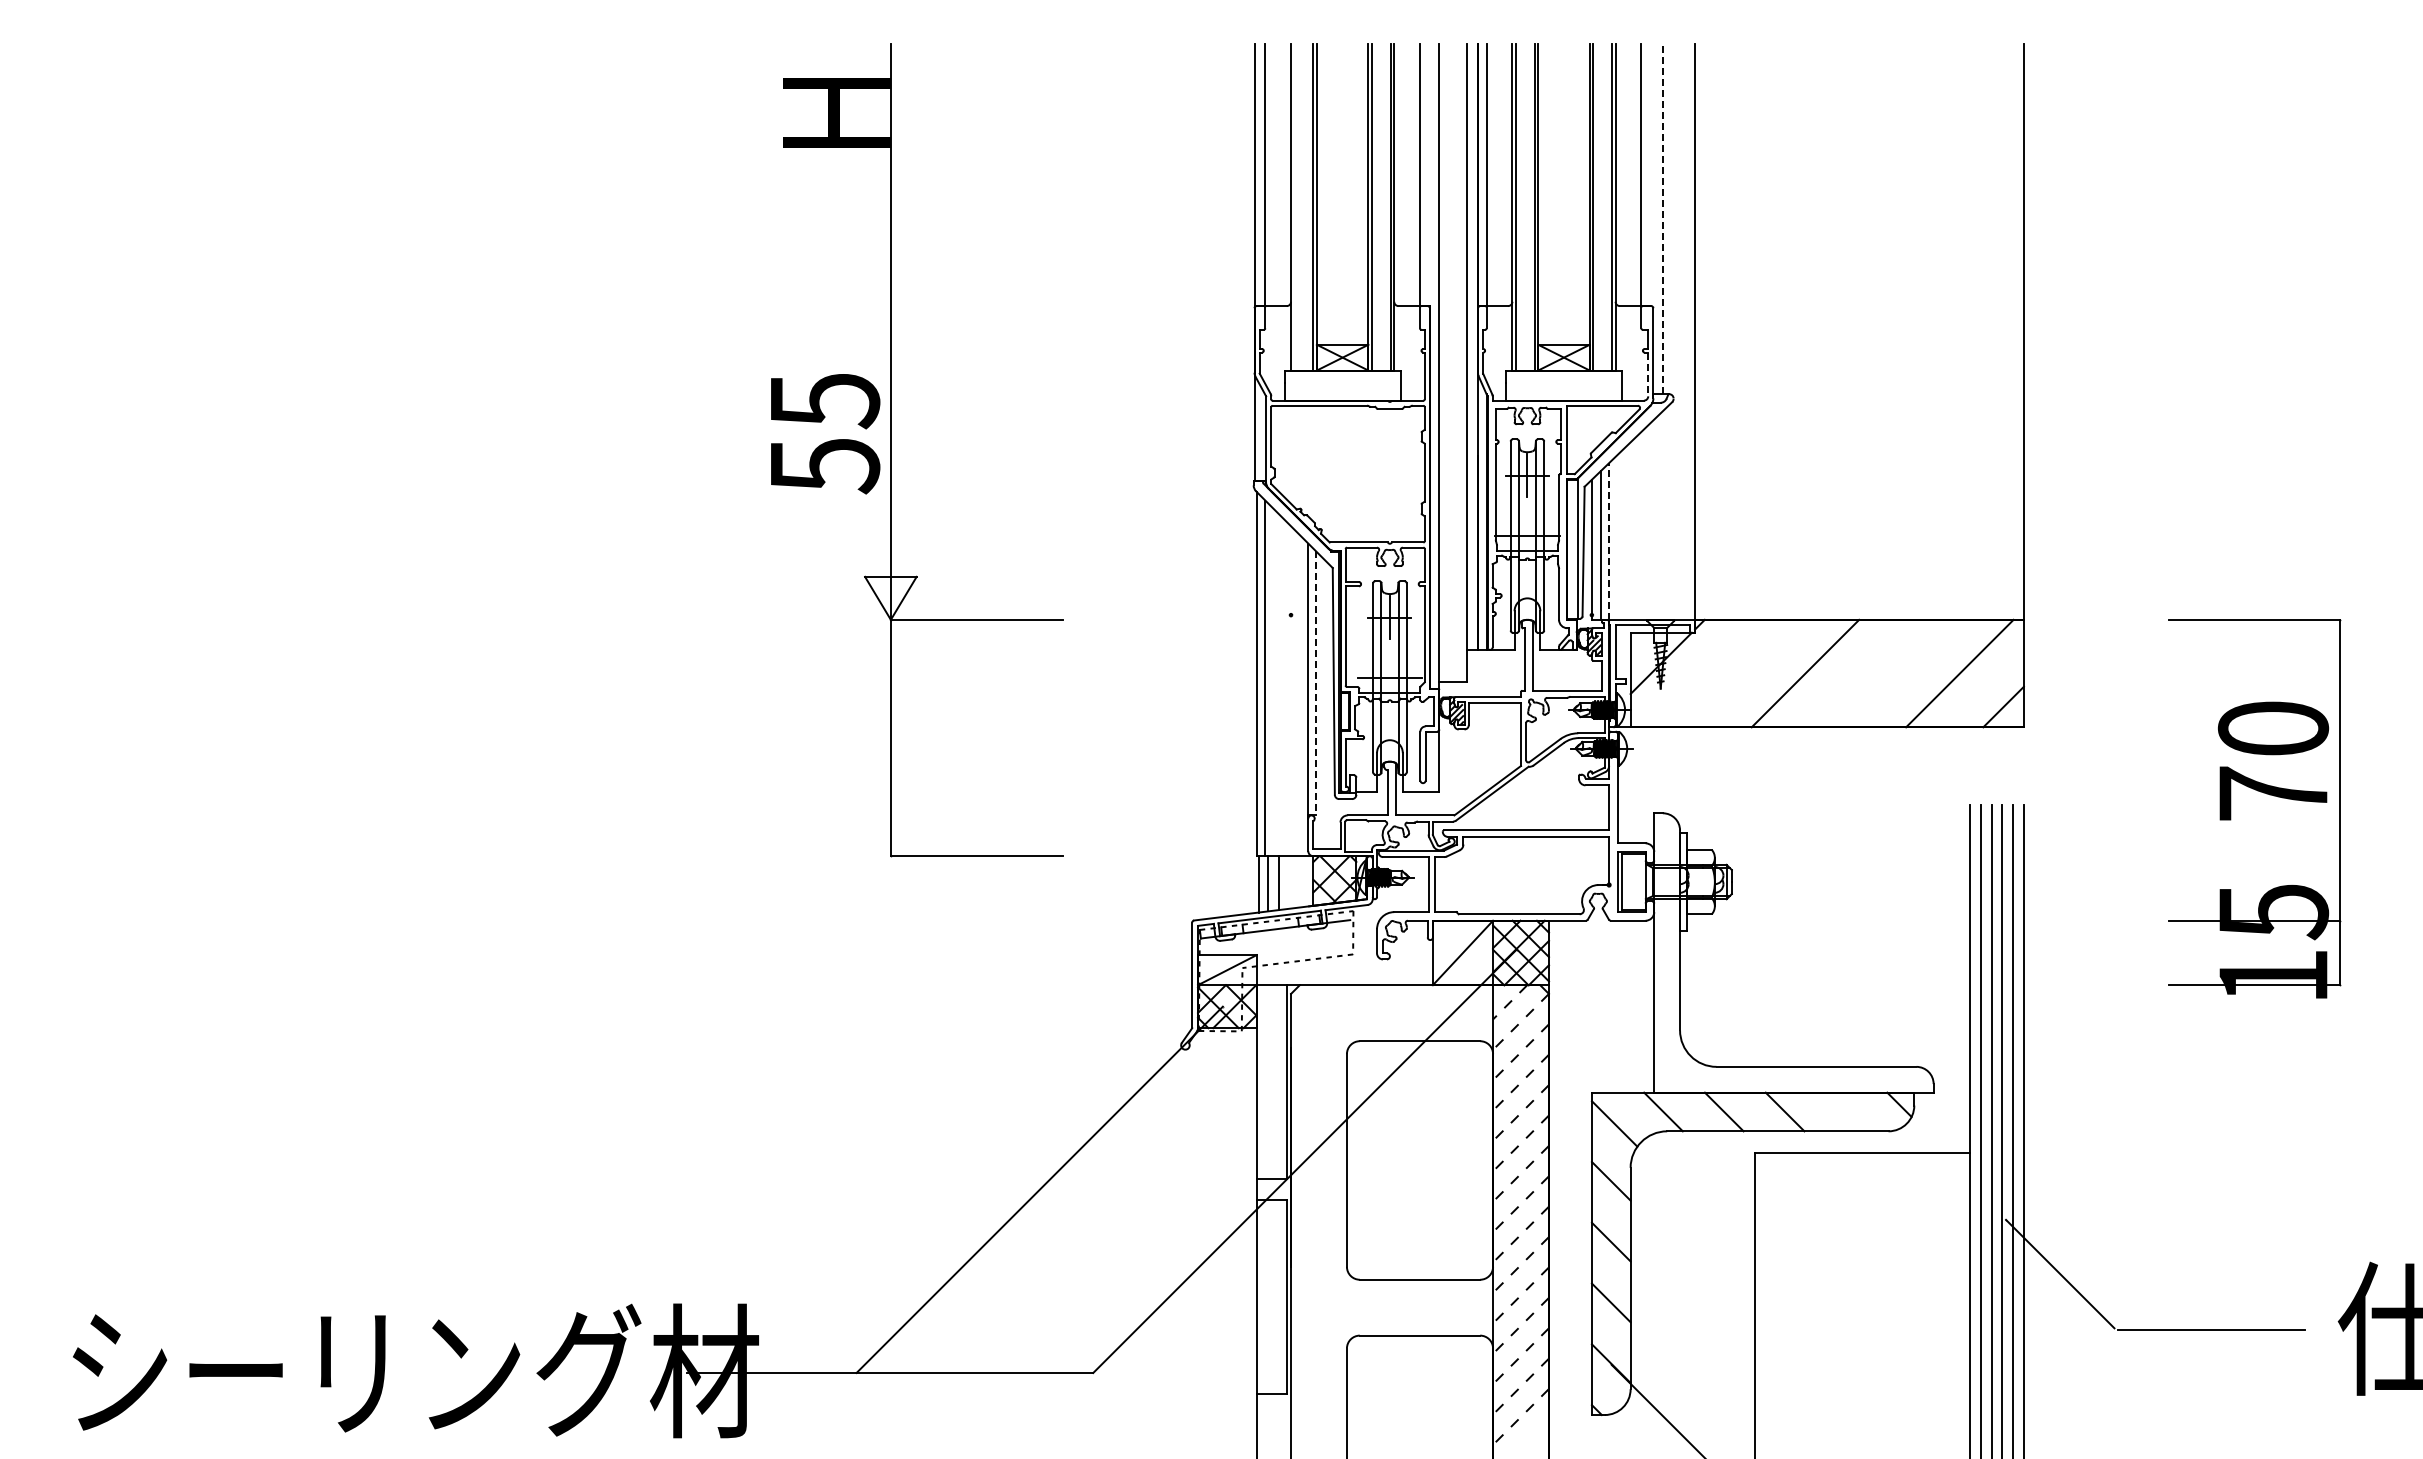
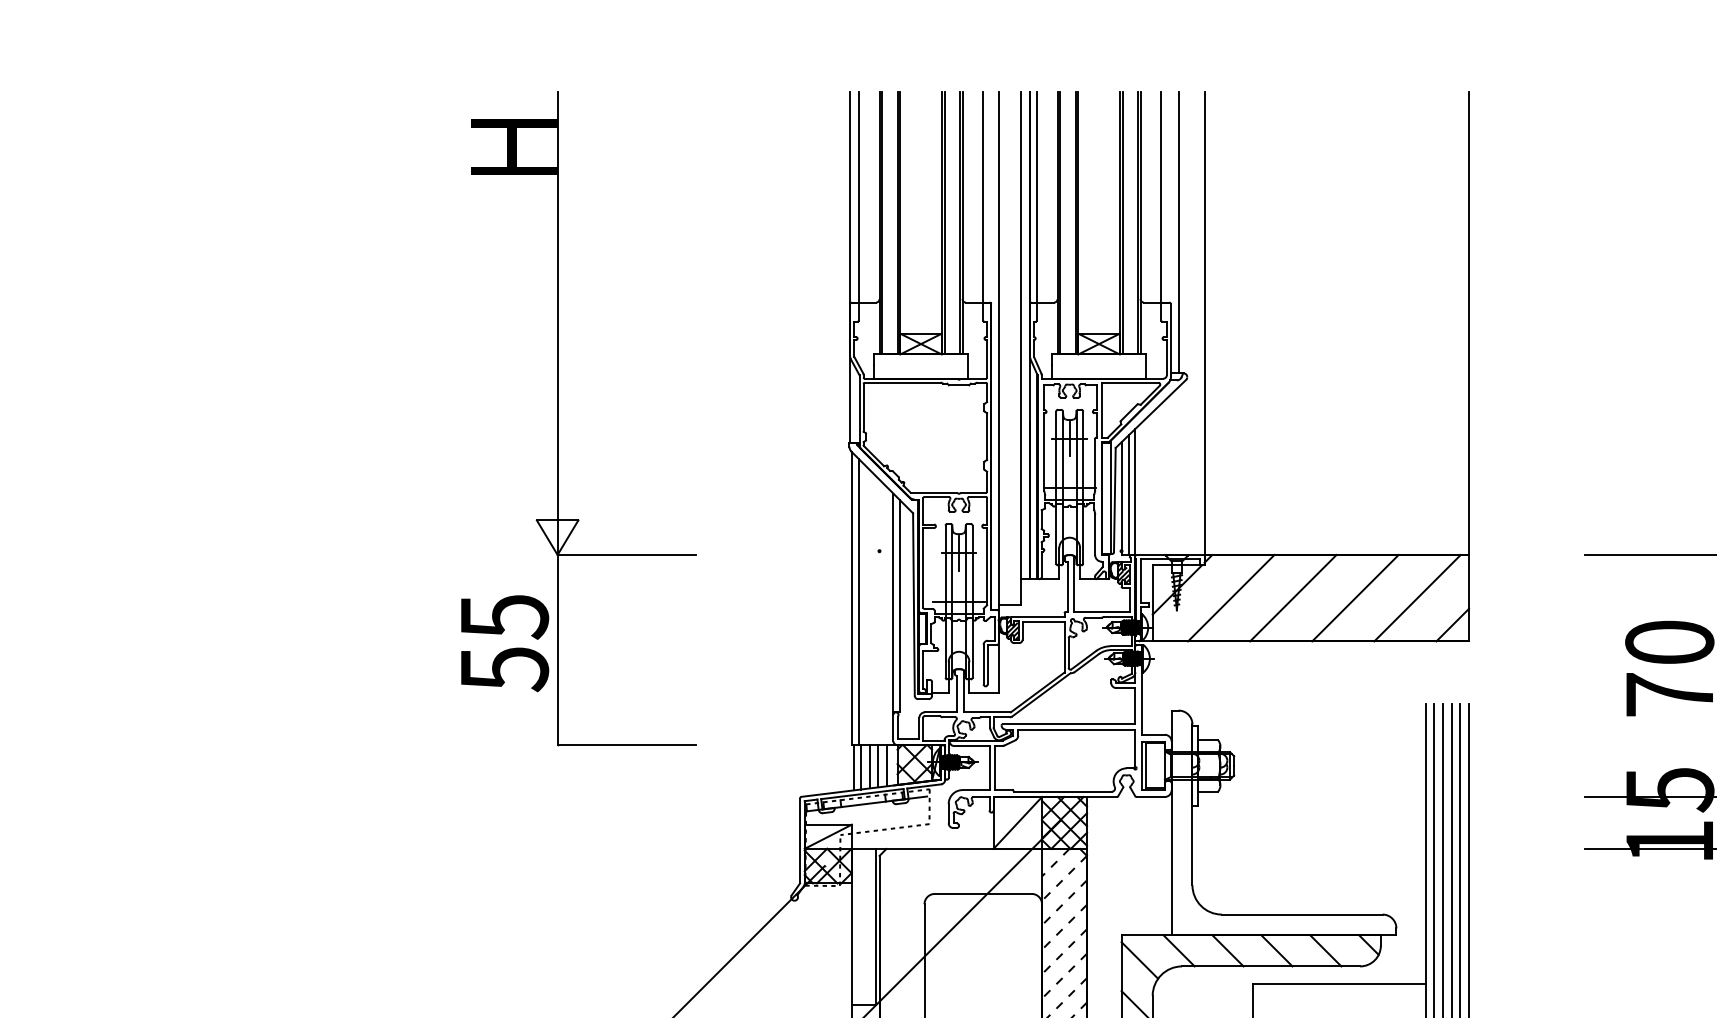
line: (1294, 206) -> (882, 222), added
line: (1662, 218) -> (1178, 232), dashed -> solid
line: (1648, 374) -> (1167, 357), dashed -> solid
text: (825, 434) -> (505, 643), moved
line: (1609, 540) -> (1135, 491), dashed -> solid
line: (1728, 673) -> (1231, 598), added
line: (1882, 673) -> (1355, 598), added
line: (1316, 683) -> (900, 606), dashed -> solid
line: (1300, 881) -> (887, 765), added
line: (1289, 882) -> (878, 766), added
line: (1845, 1111) -> (1325, 950), added

